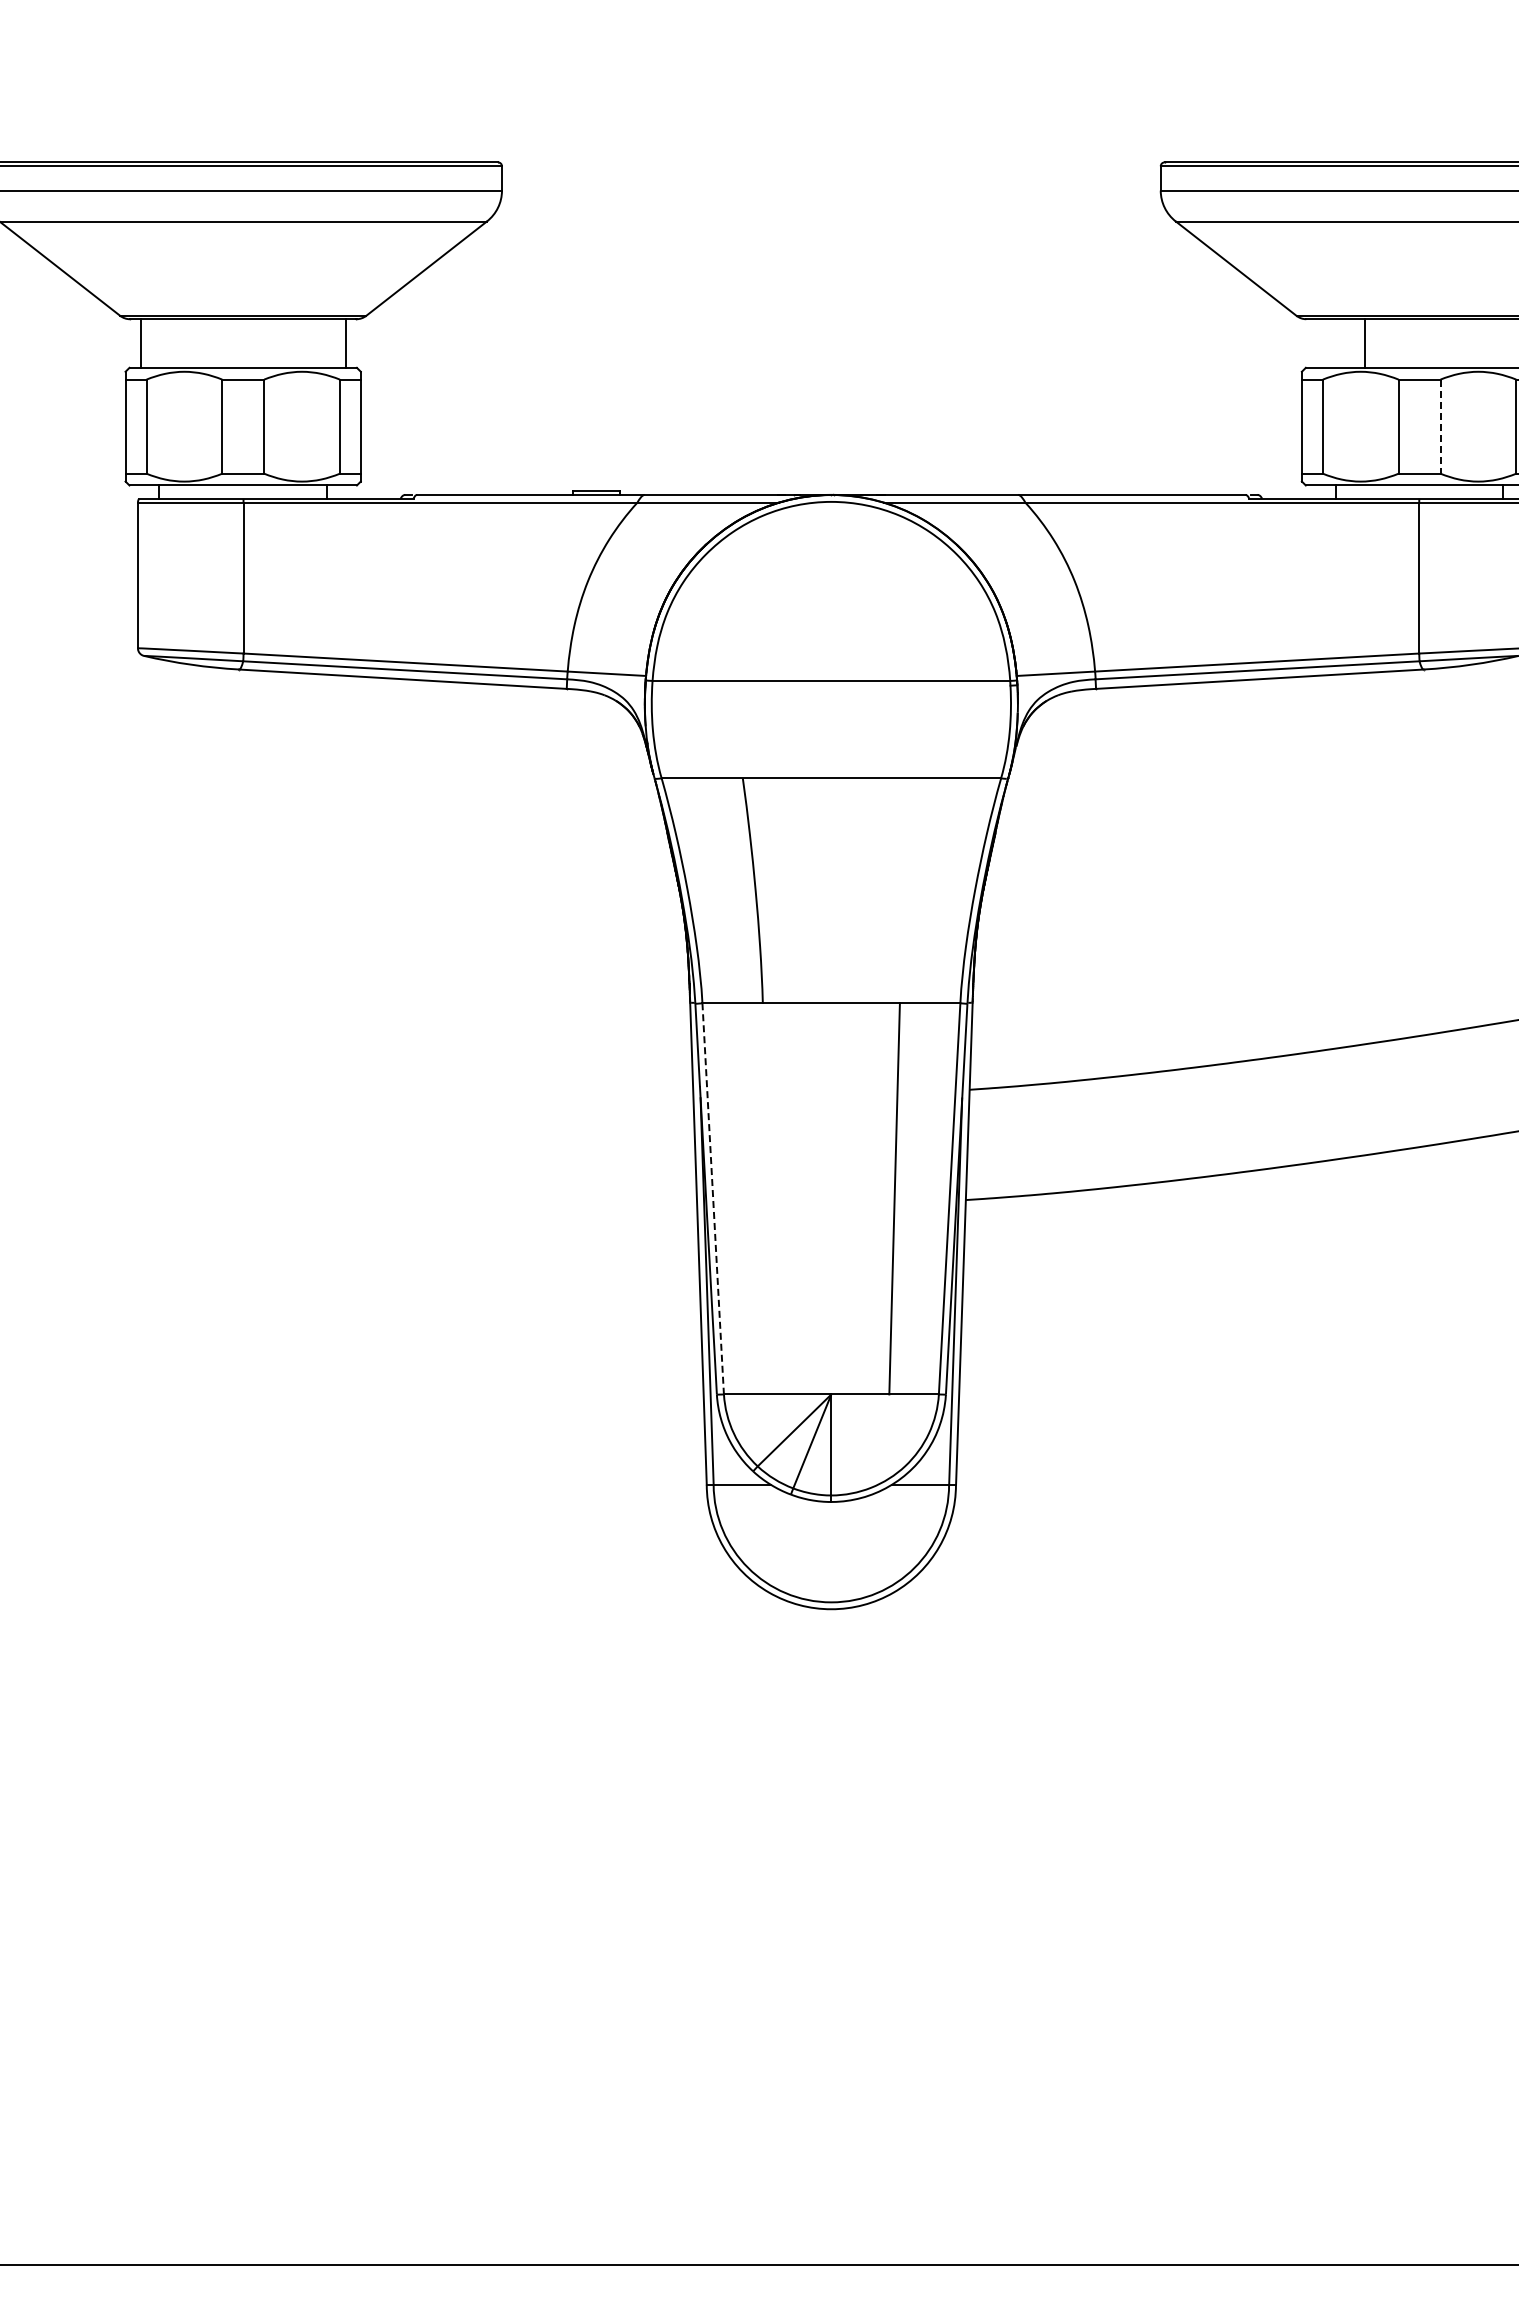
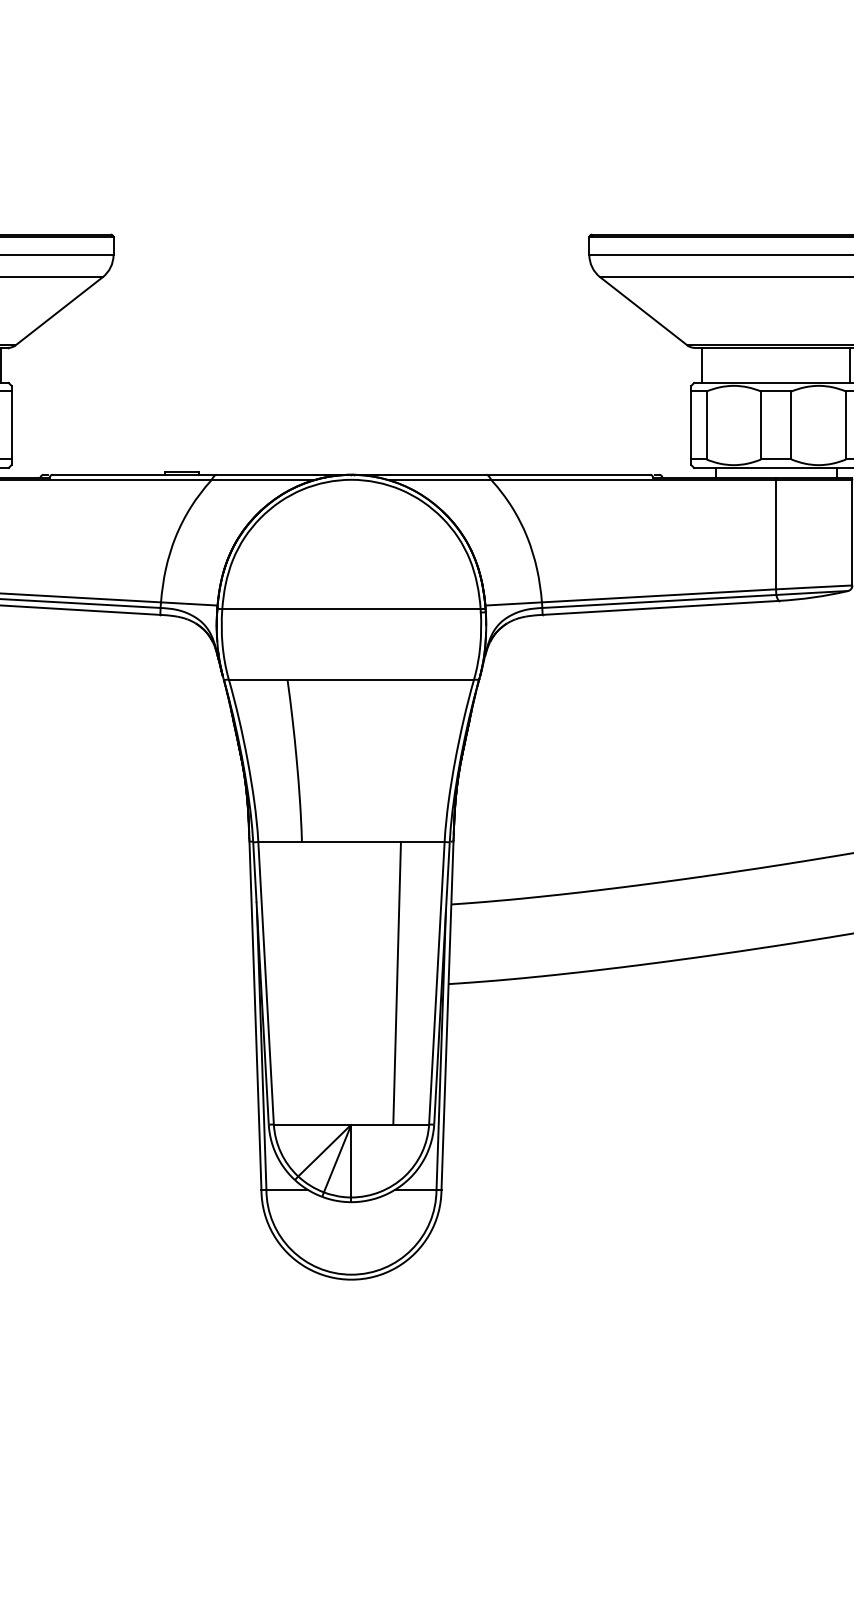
line: (1365, 343) -> (702, 365), moved
line: (1440, 427) -> (791, 426), dashed -> solid
line: (713, 1198) -> (266, 982), dashed -> solid

